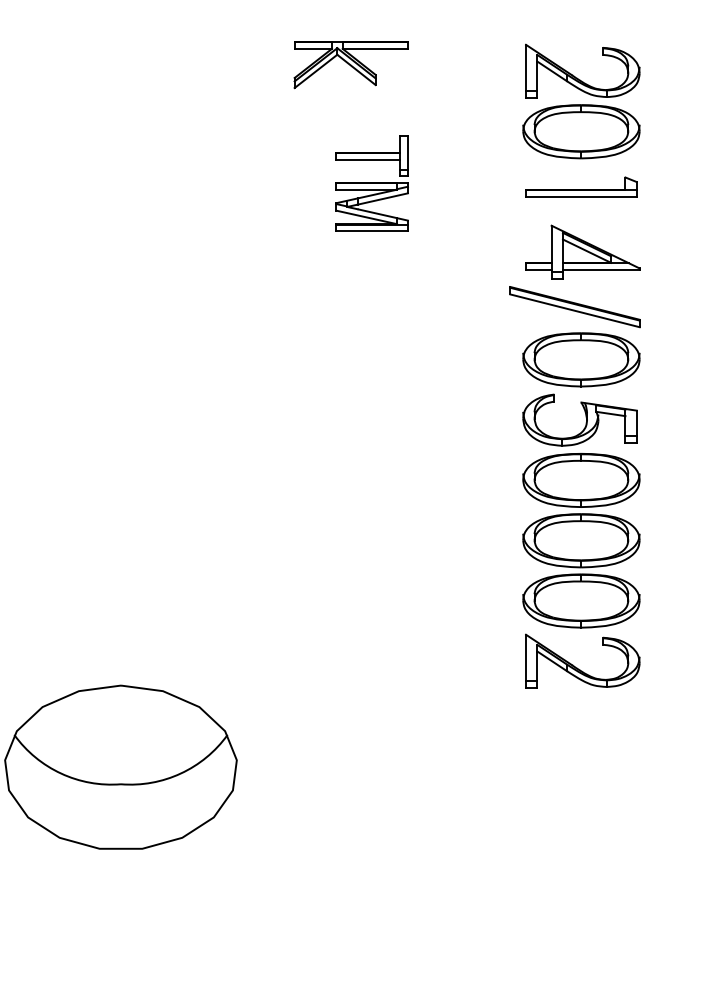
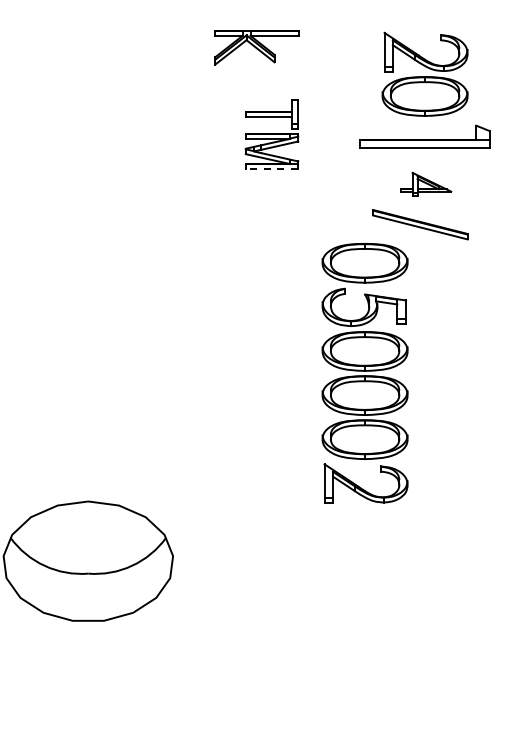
part: (582, 186) -> (425, 136), size x1.6
line: (371, 231) -> (271, 169), solid -> dashed
part: (583, 252) -> (426, 184), size x0.6
part: (580, 510) -> (364, 373), moved

